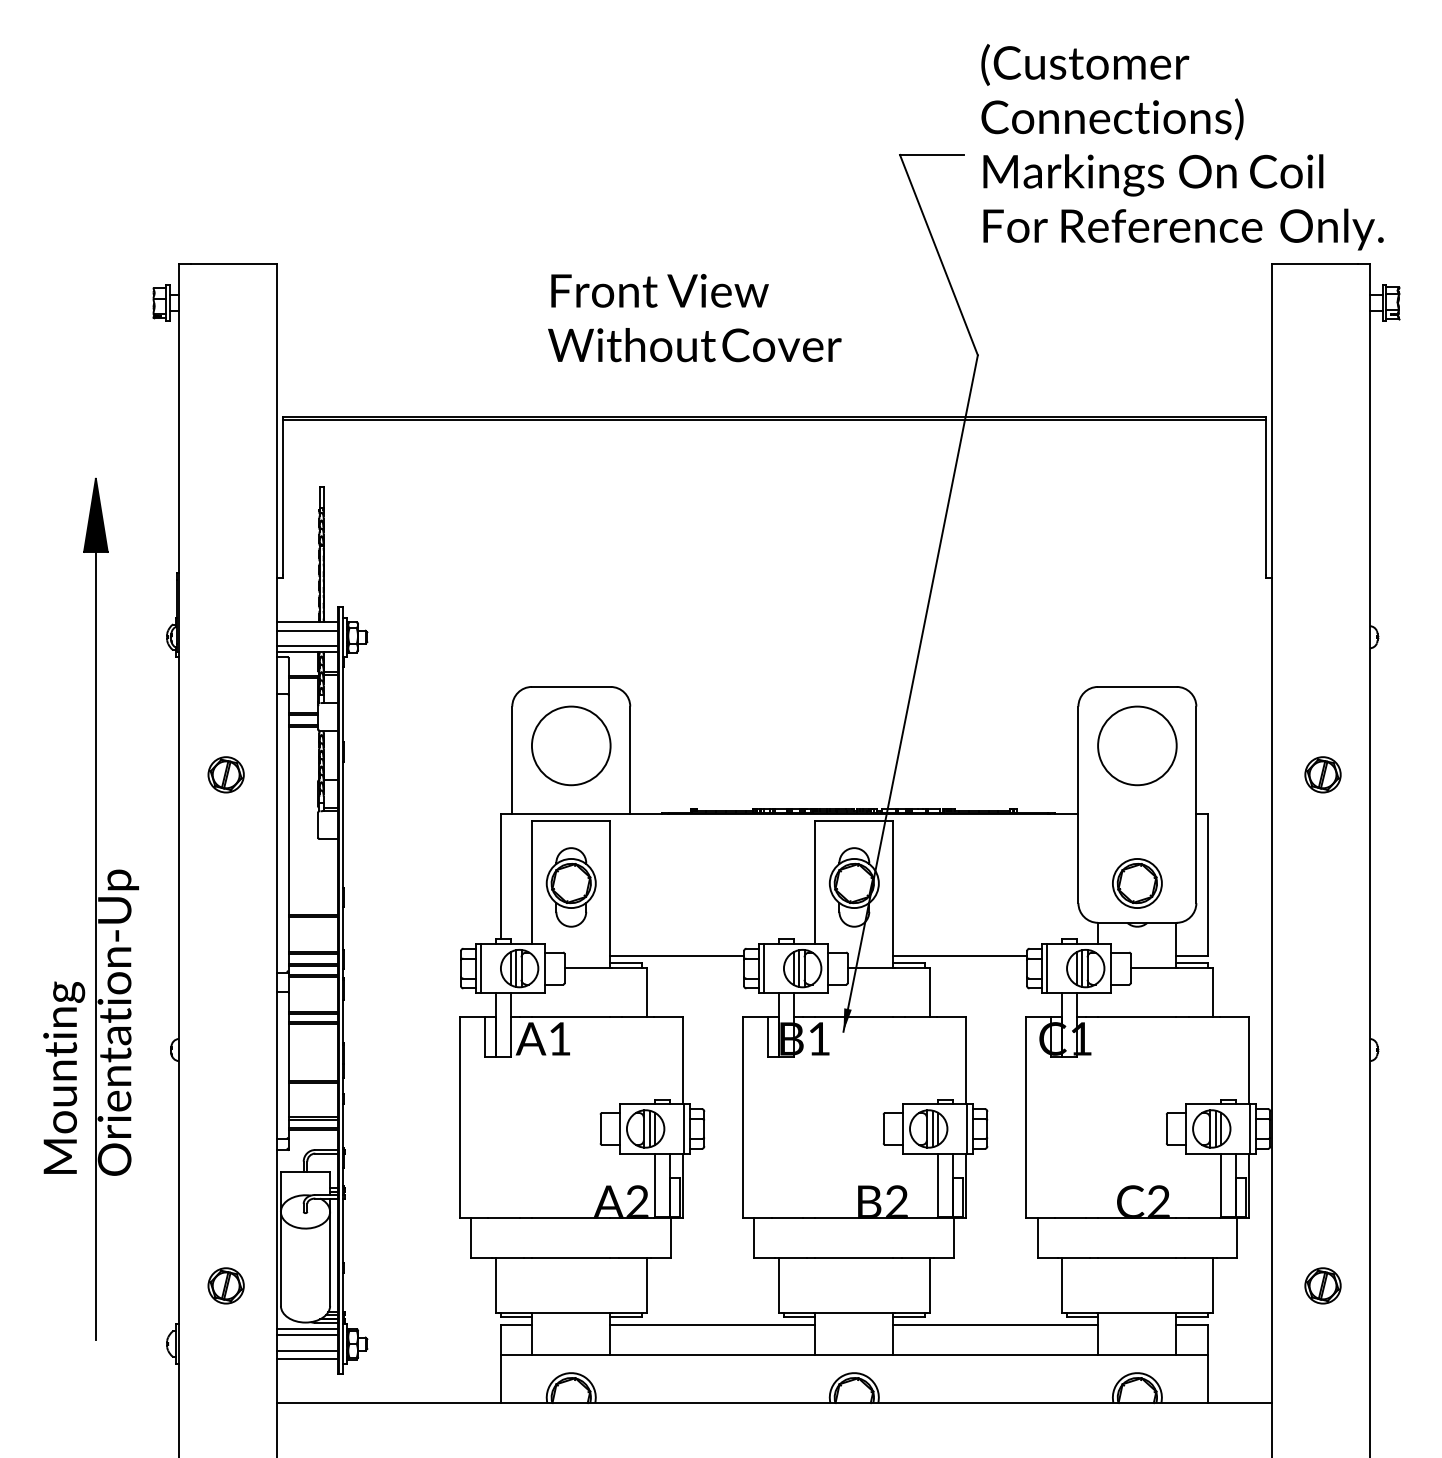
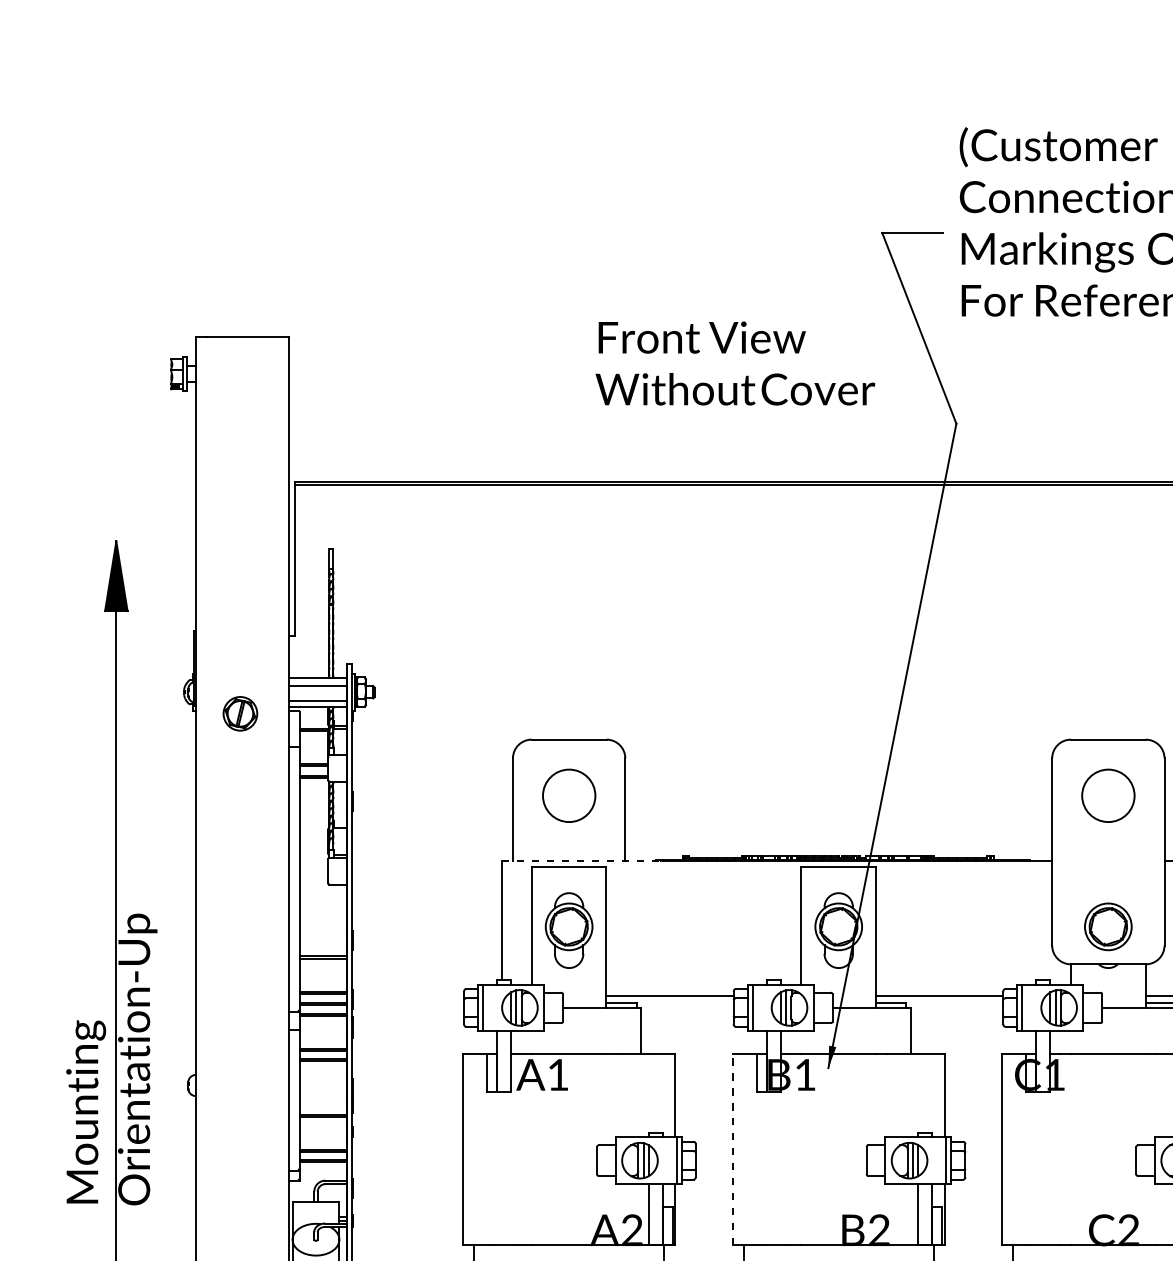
text: (694, 318) -> (735, 363), moved
circle: (571, 745) -> (569, 795), size x0.7
circle: (1137, 745) -> (1108, 795), size x0.7
part: (225, 774) -> (239, 713), moved
line: (584, 814) -> (581, 861), solid -> dashed
line: (743, 1117) -> (733, 1149), solid -> dashed

